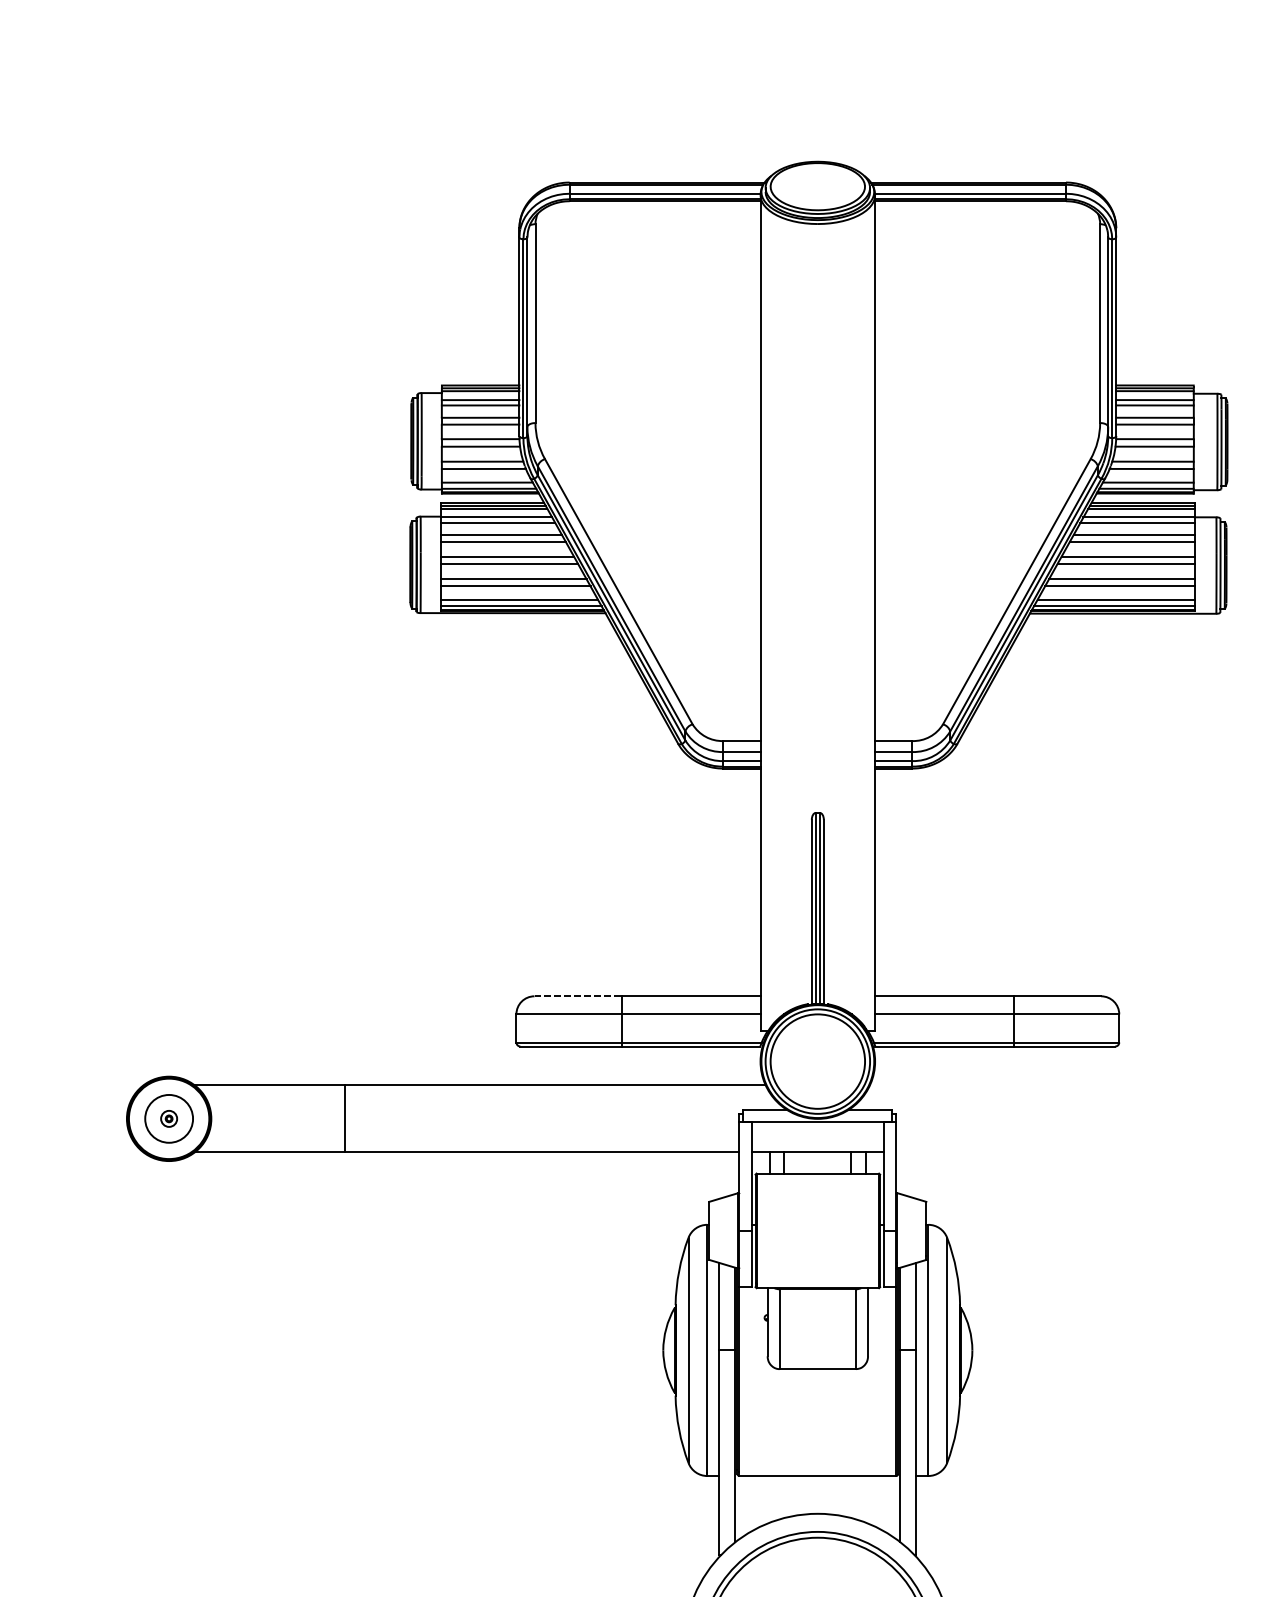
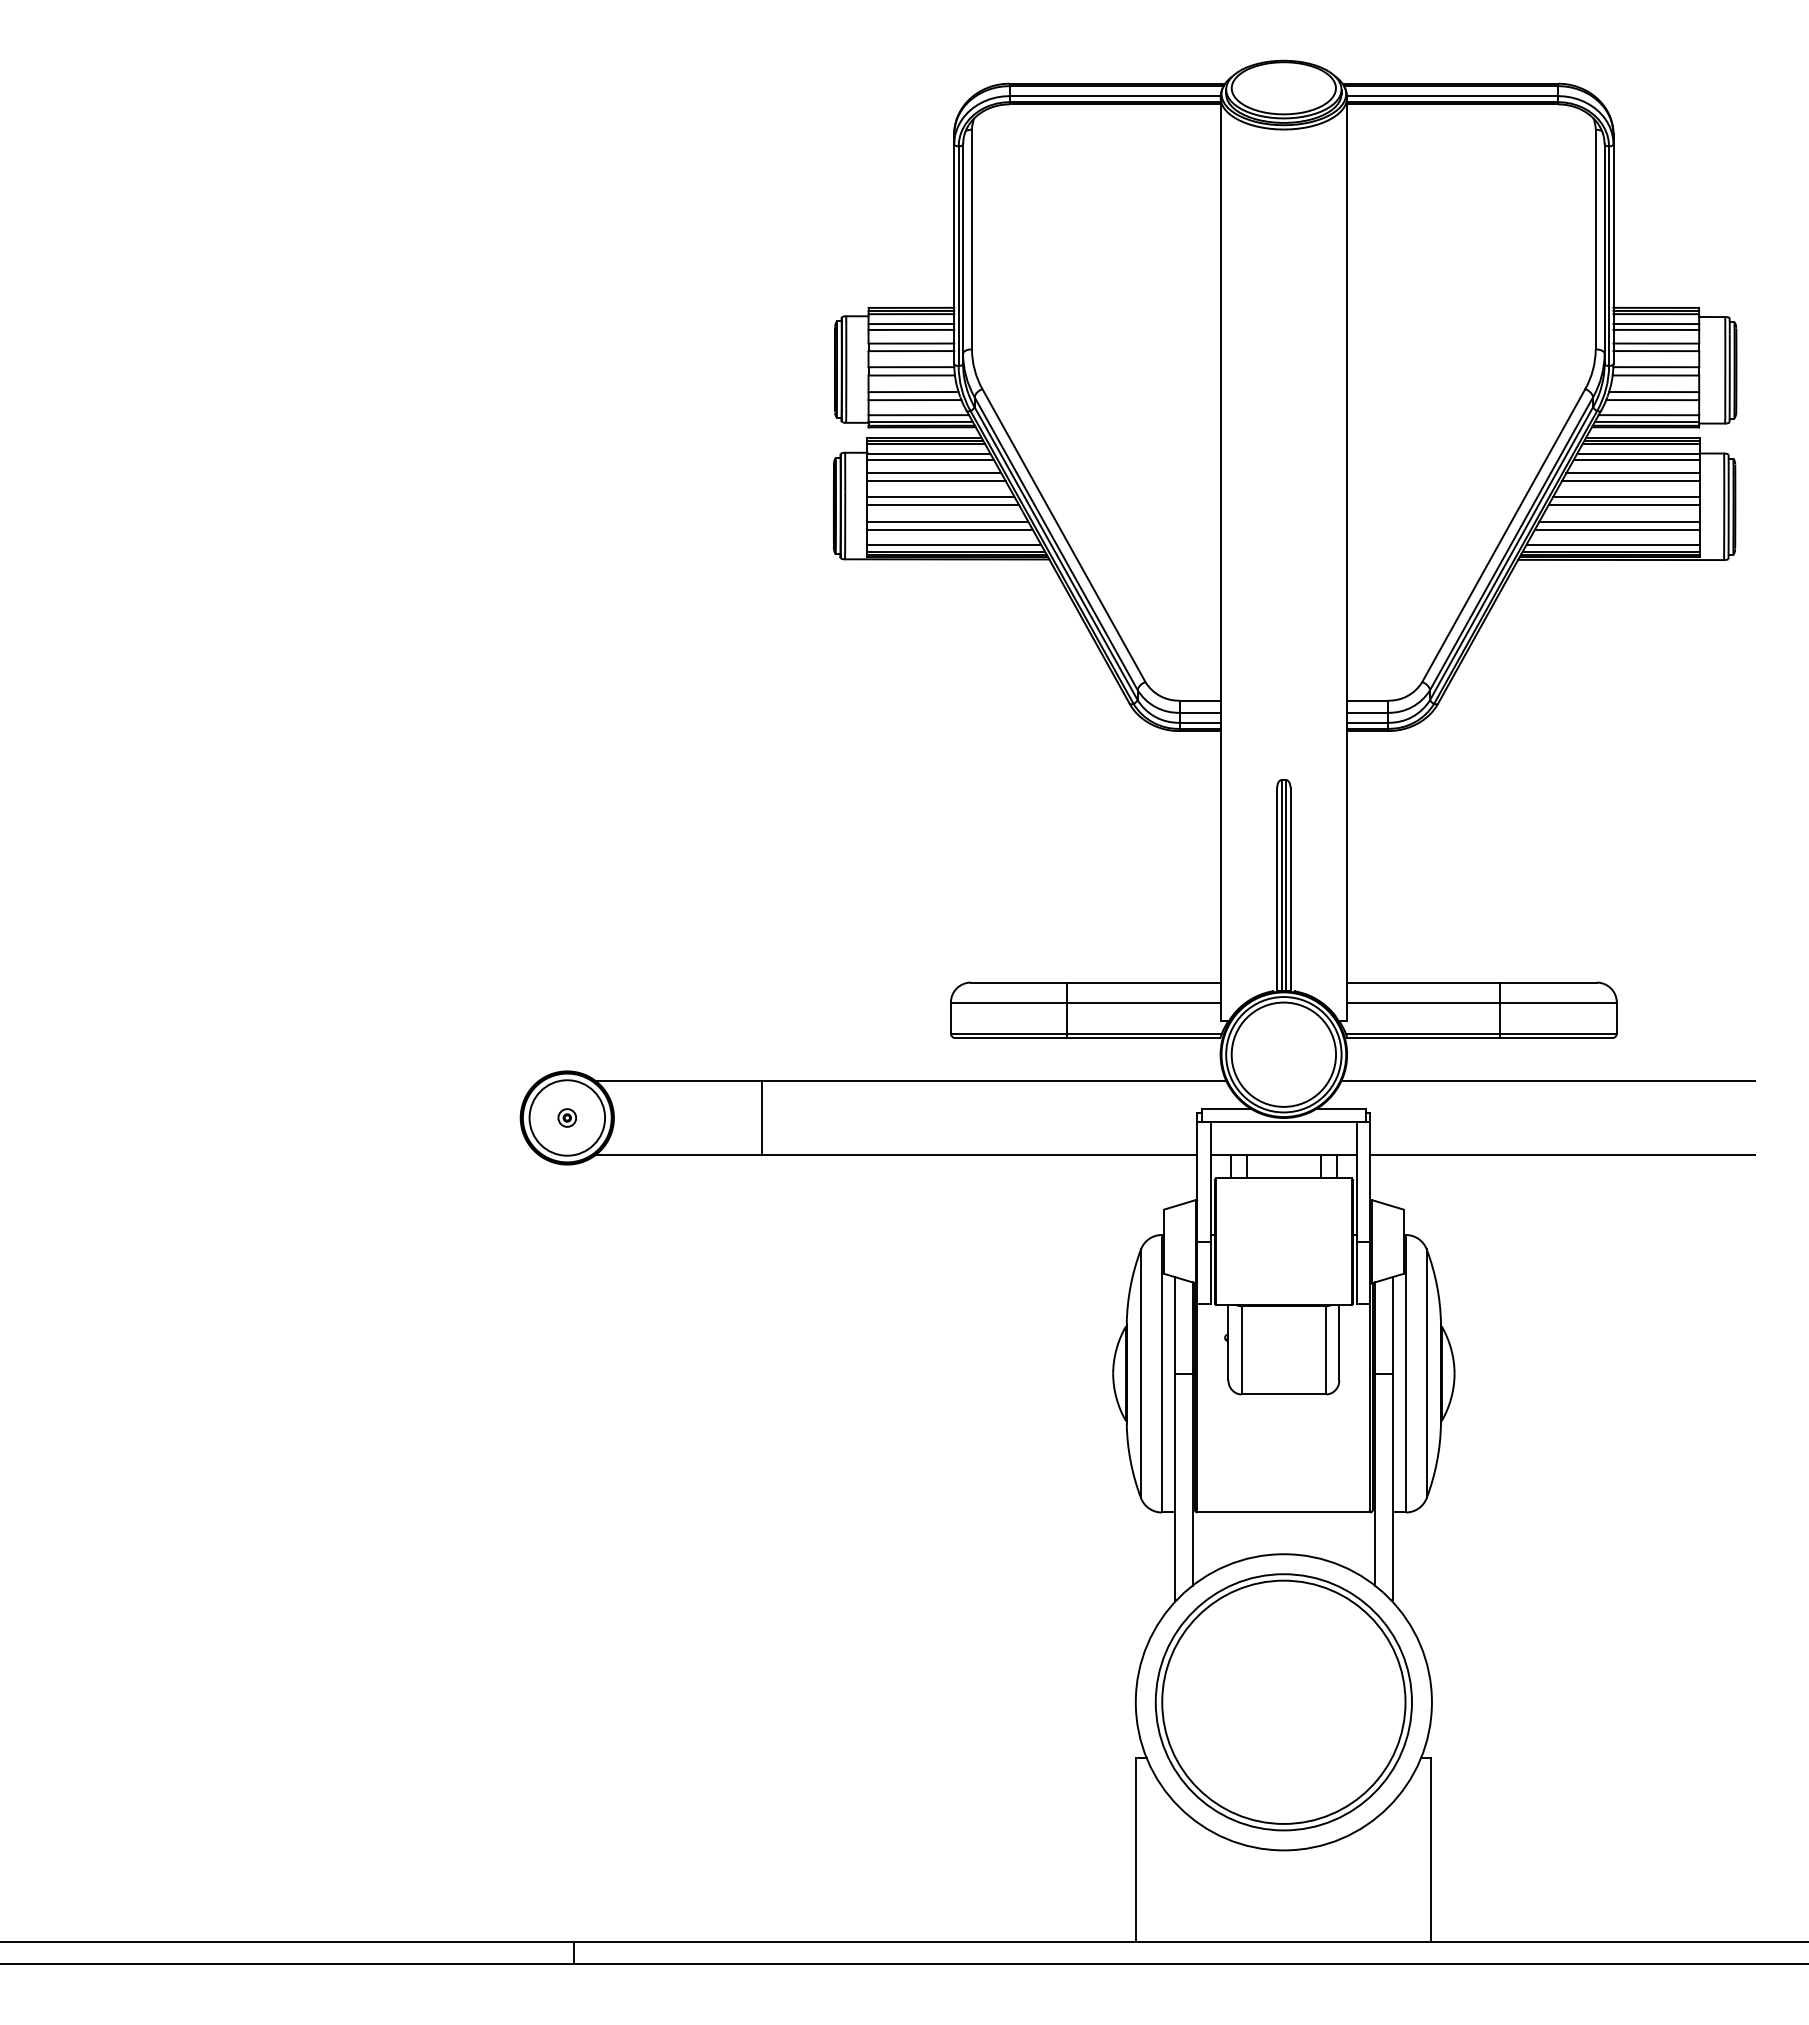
line: (578, 996) -> (1019, 982), dashed -> solid
line: (1056, 1084) -> (1547, 1080), added
circle: (169, 1118) -> (567, 1117), size x1.43
line: (1070, 1152) -> (1562, 1155), added

